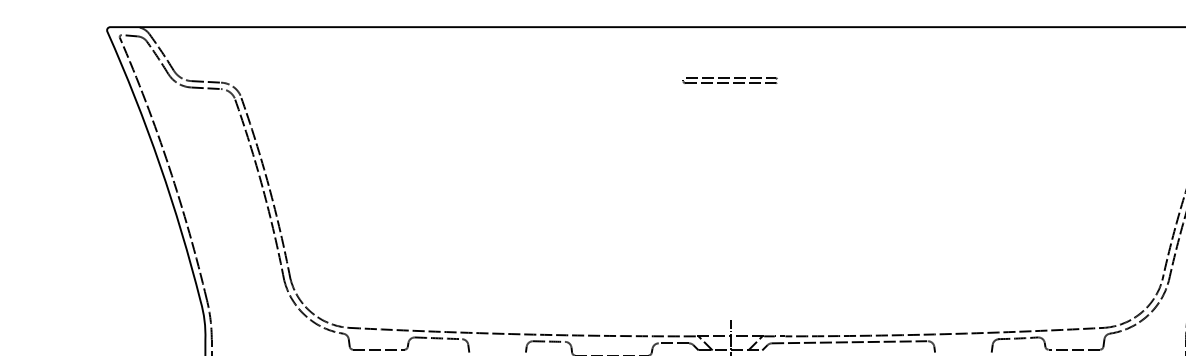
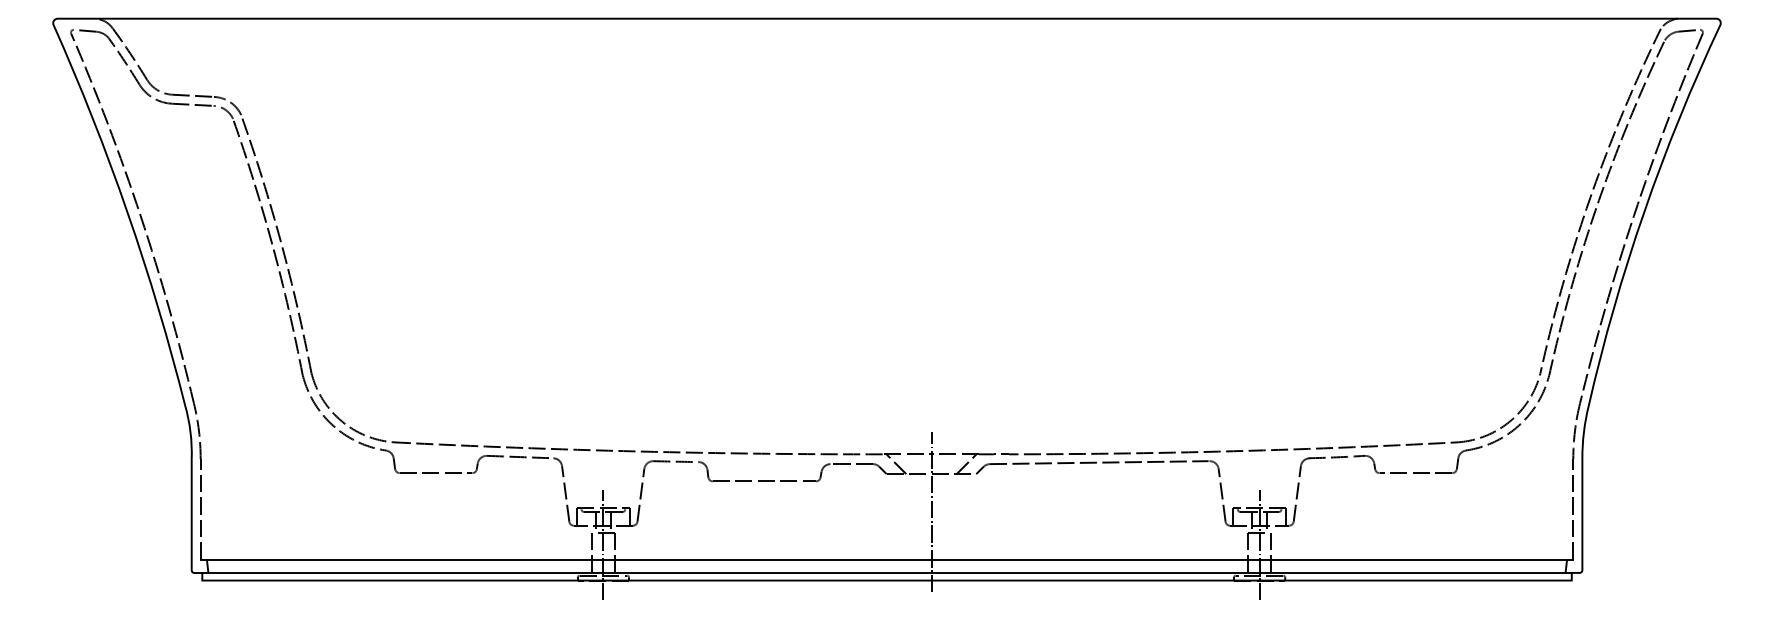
part: (729, 80) -> (930, 93), removed

